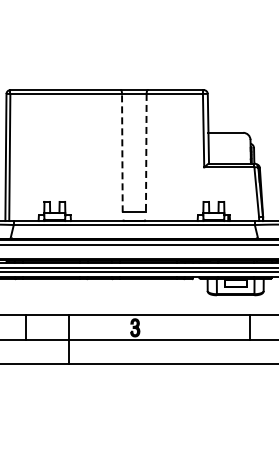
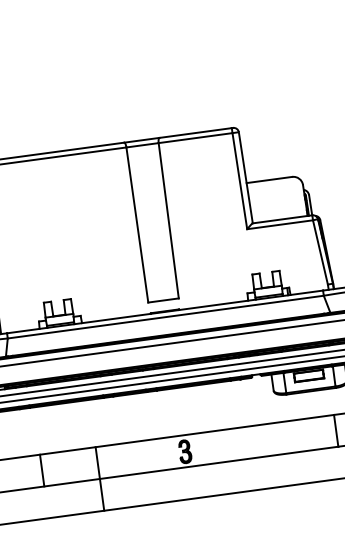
line: (122, 152) -> (137, 224), dashed -> solid
line: (146, 153) -> (169, 221), dashed -> solid

